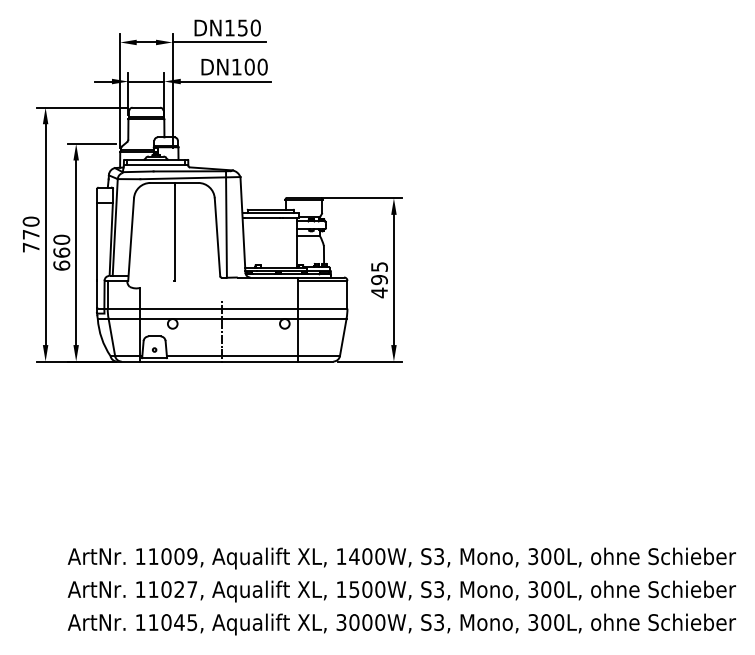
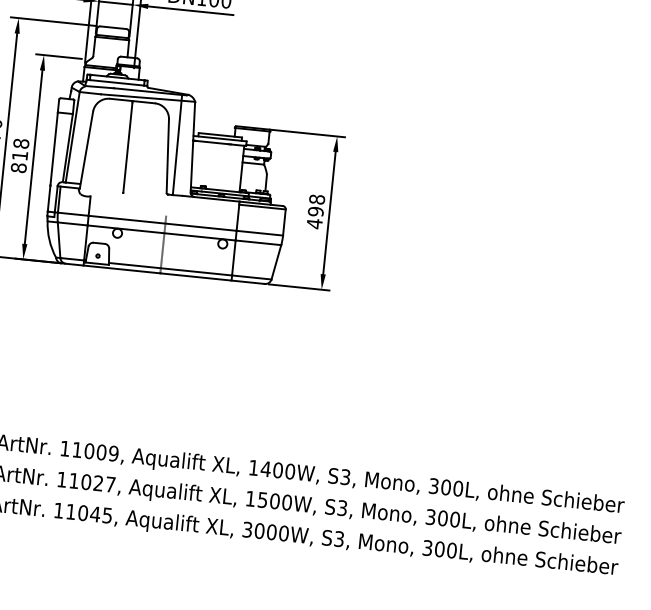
text: (61, 252) -> (19, 155), 660 -> 818
text: (379, 266) -> (317, 199), 495 -> 498

